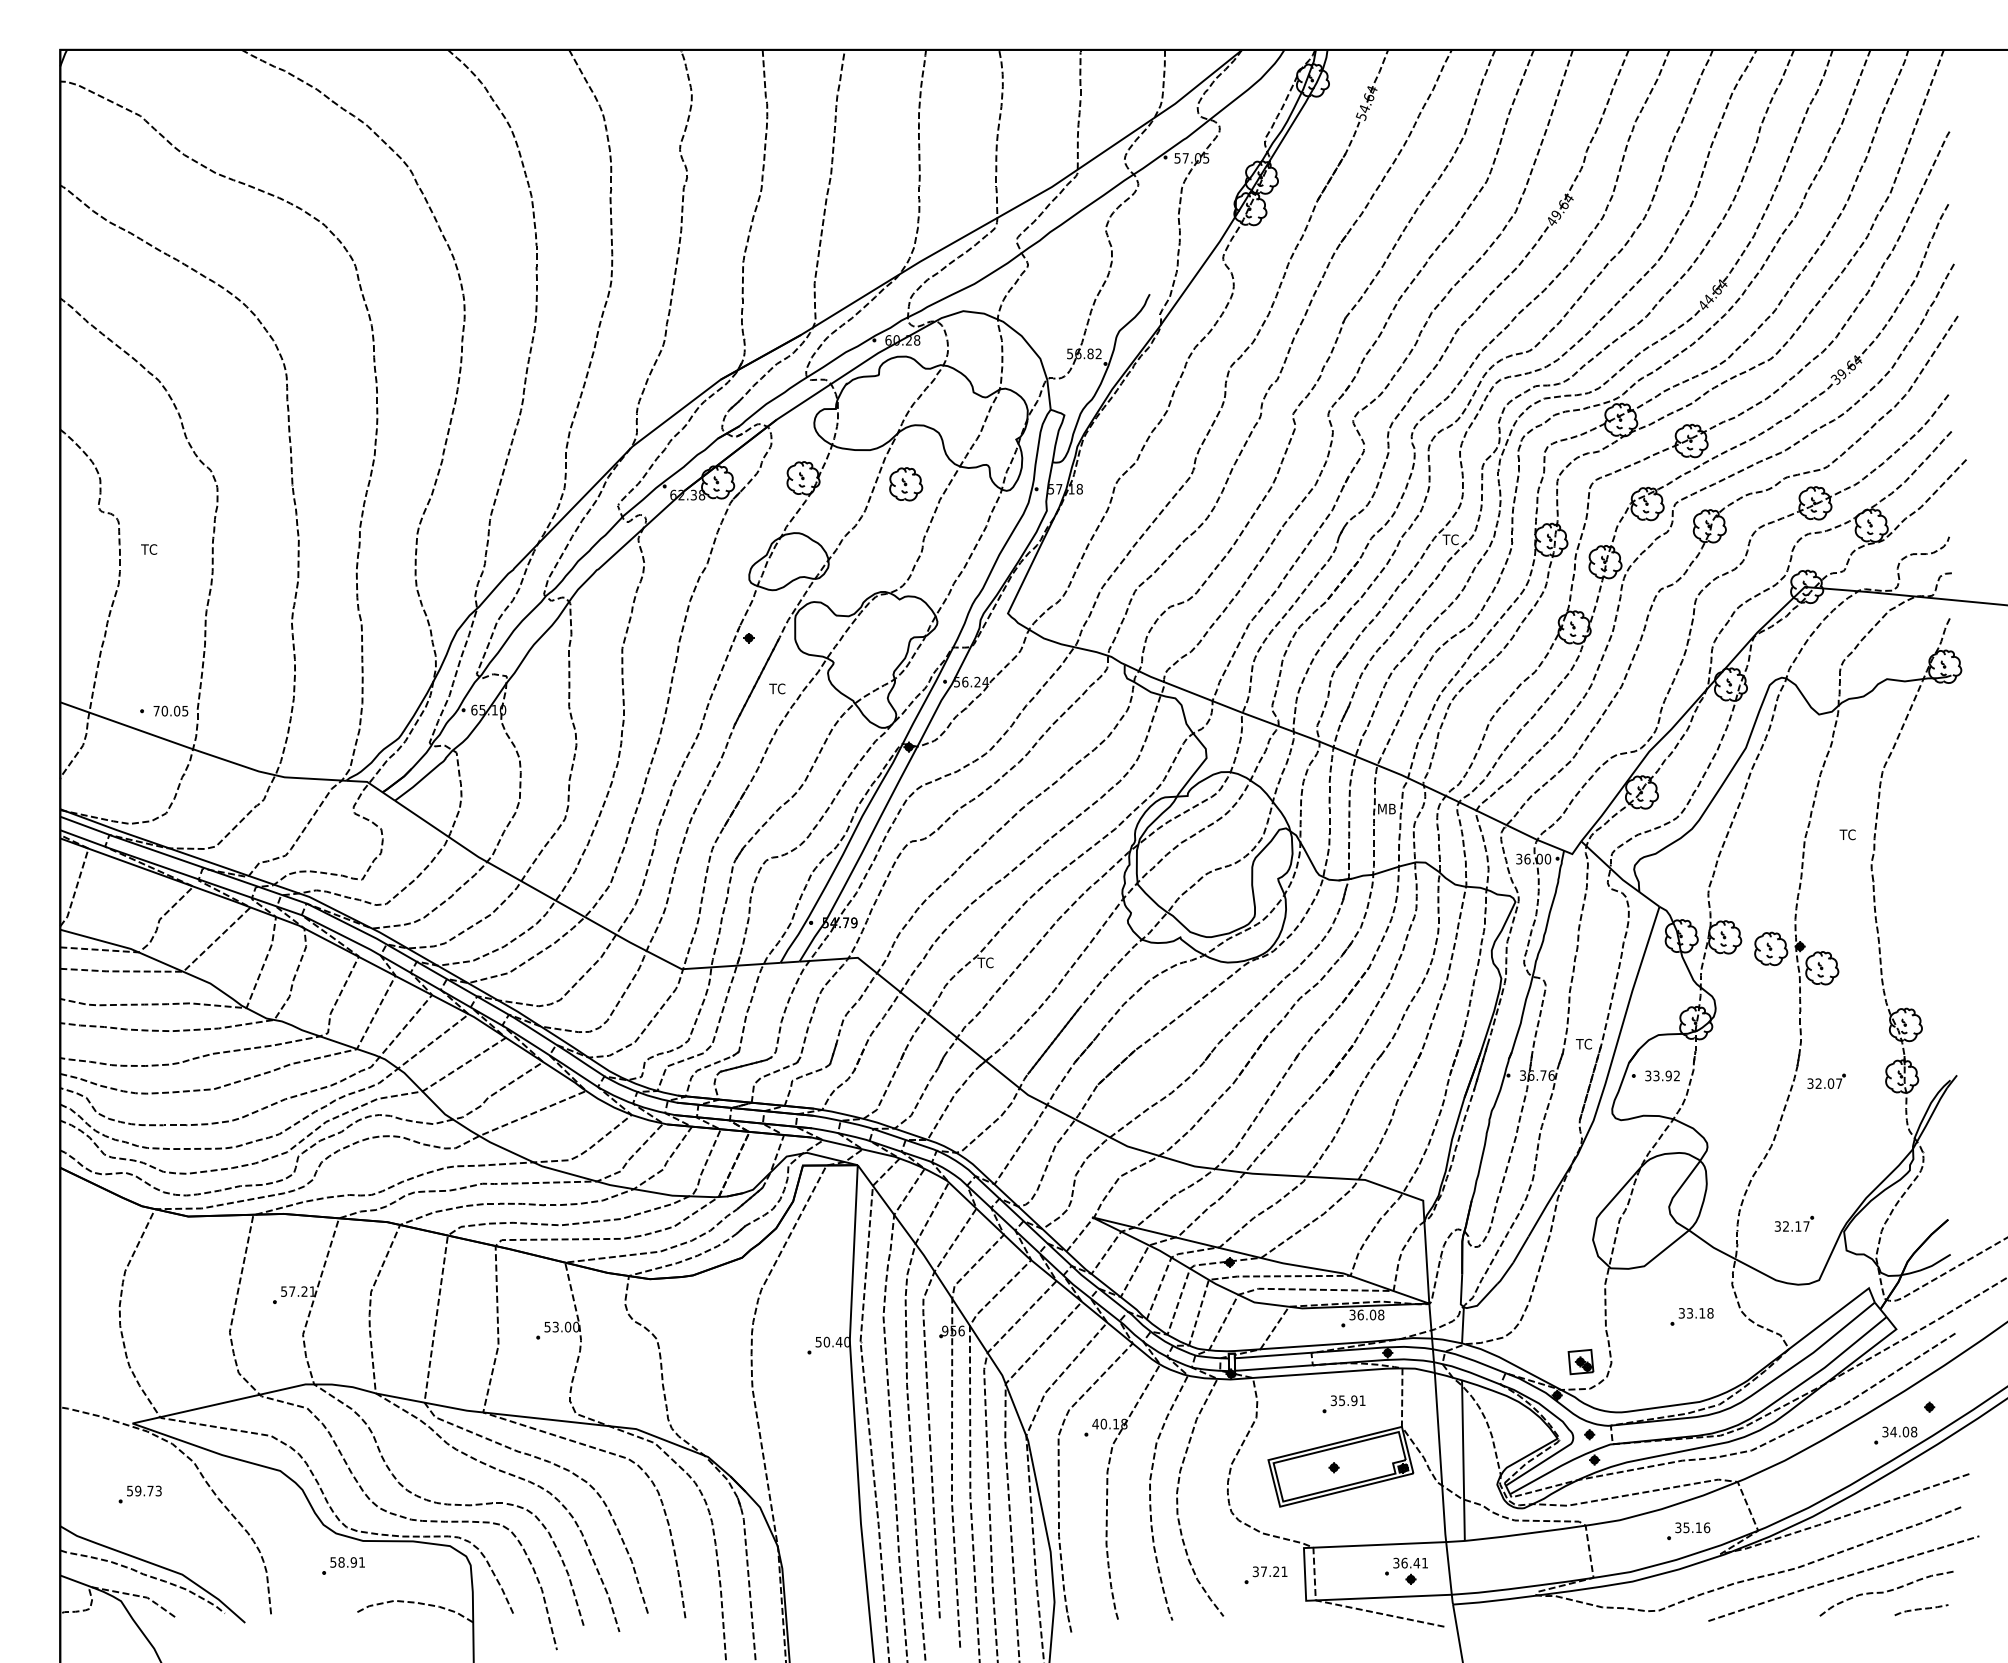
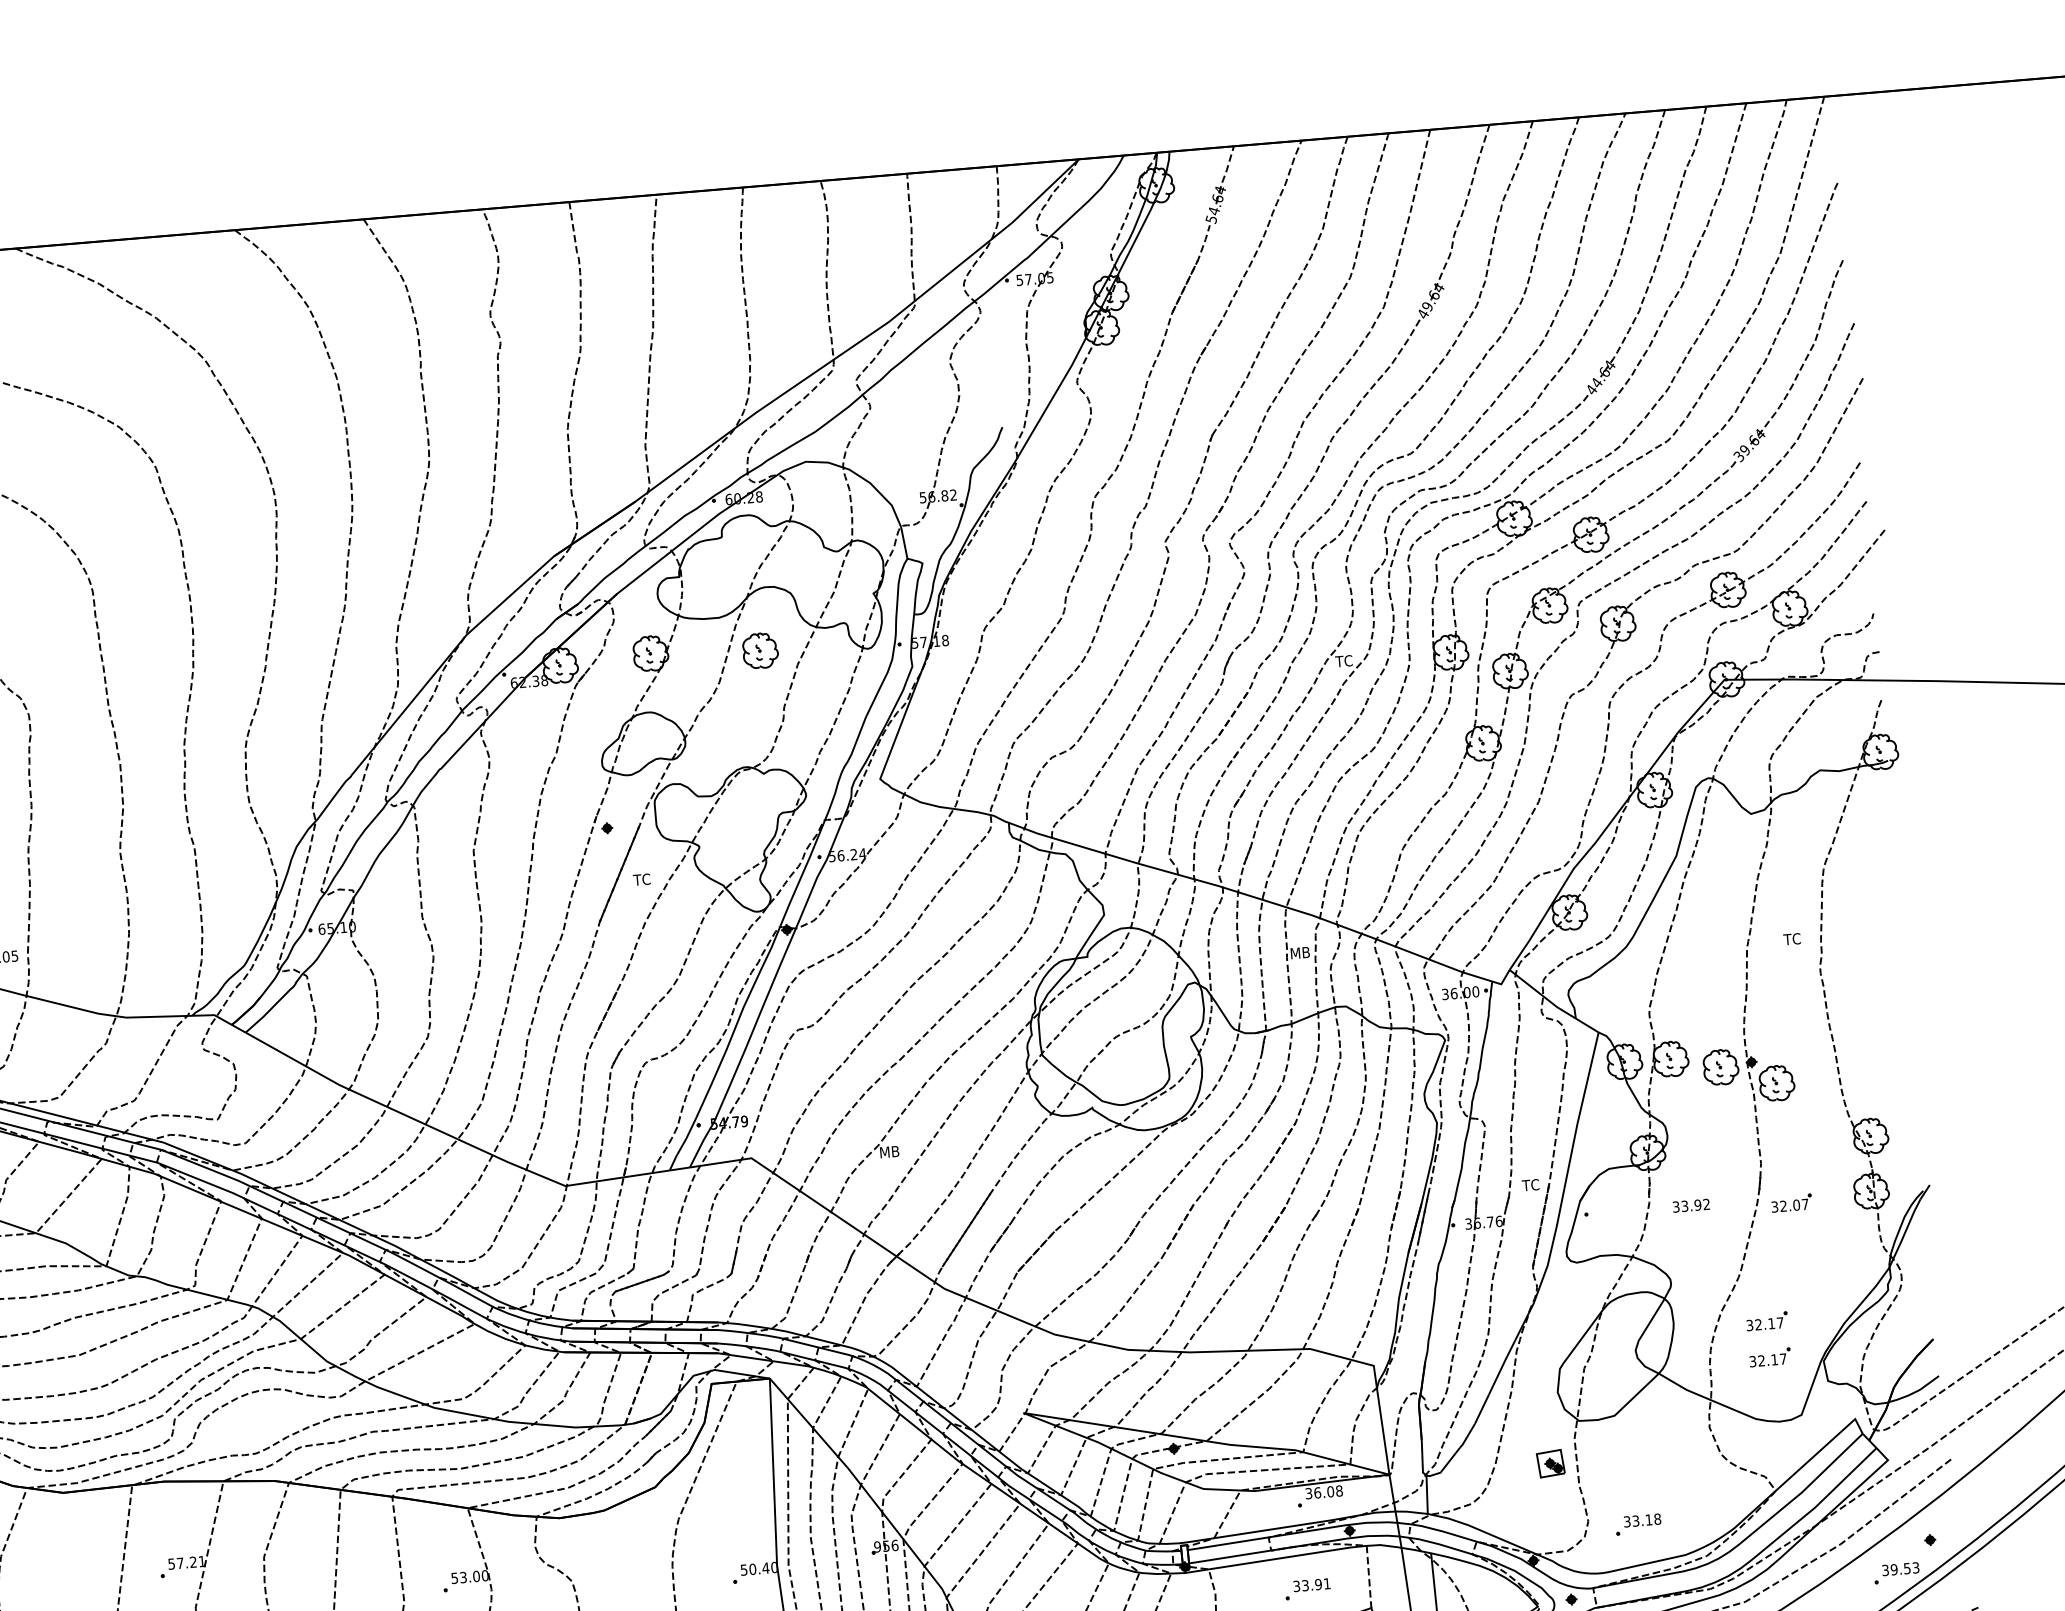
text: (986, 962) -> (888, 1151), TC -> MB
text: (1662, 1075) -> (1691, 1205), moved
part: (1794, 1189) -> (1767, 1320), added
part: (1691, 1316) -> (1637, 1524), moved
part: (1580, 1362) -> (1550, 1464), moved
text: (1342, 1399) -> (1305, 1584), 35.91 -> 33.91
text: (1903, 1431) -> (1904, 1568), 34.08 -> 39.53

